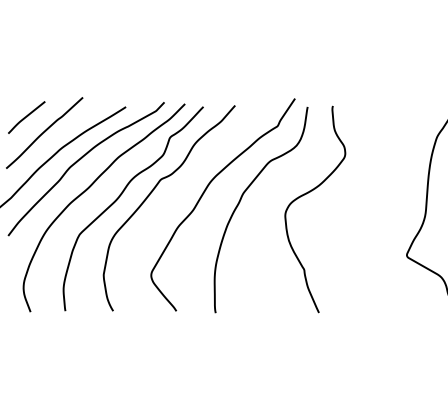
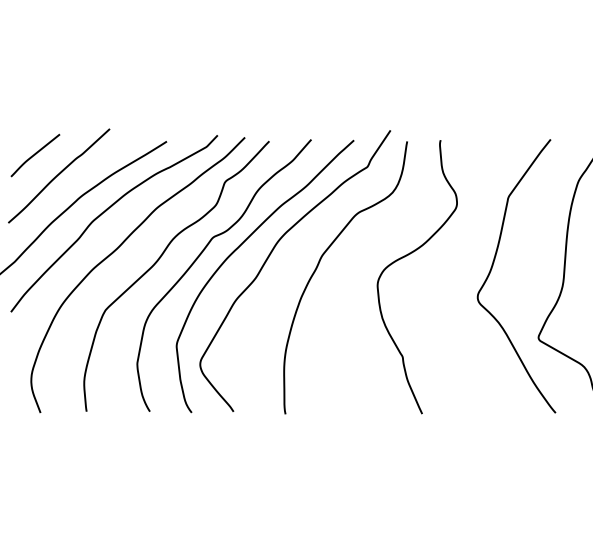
curve: (181, 187) -> (240, 248), added
curve: (373, 200) -> (494, 265), added

